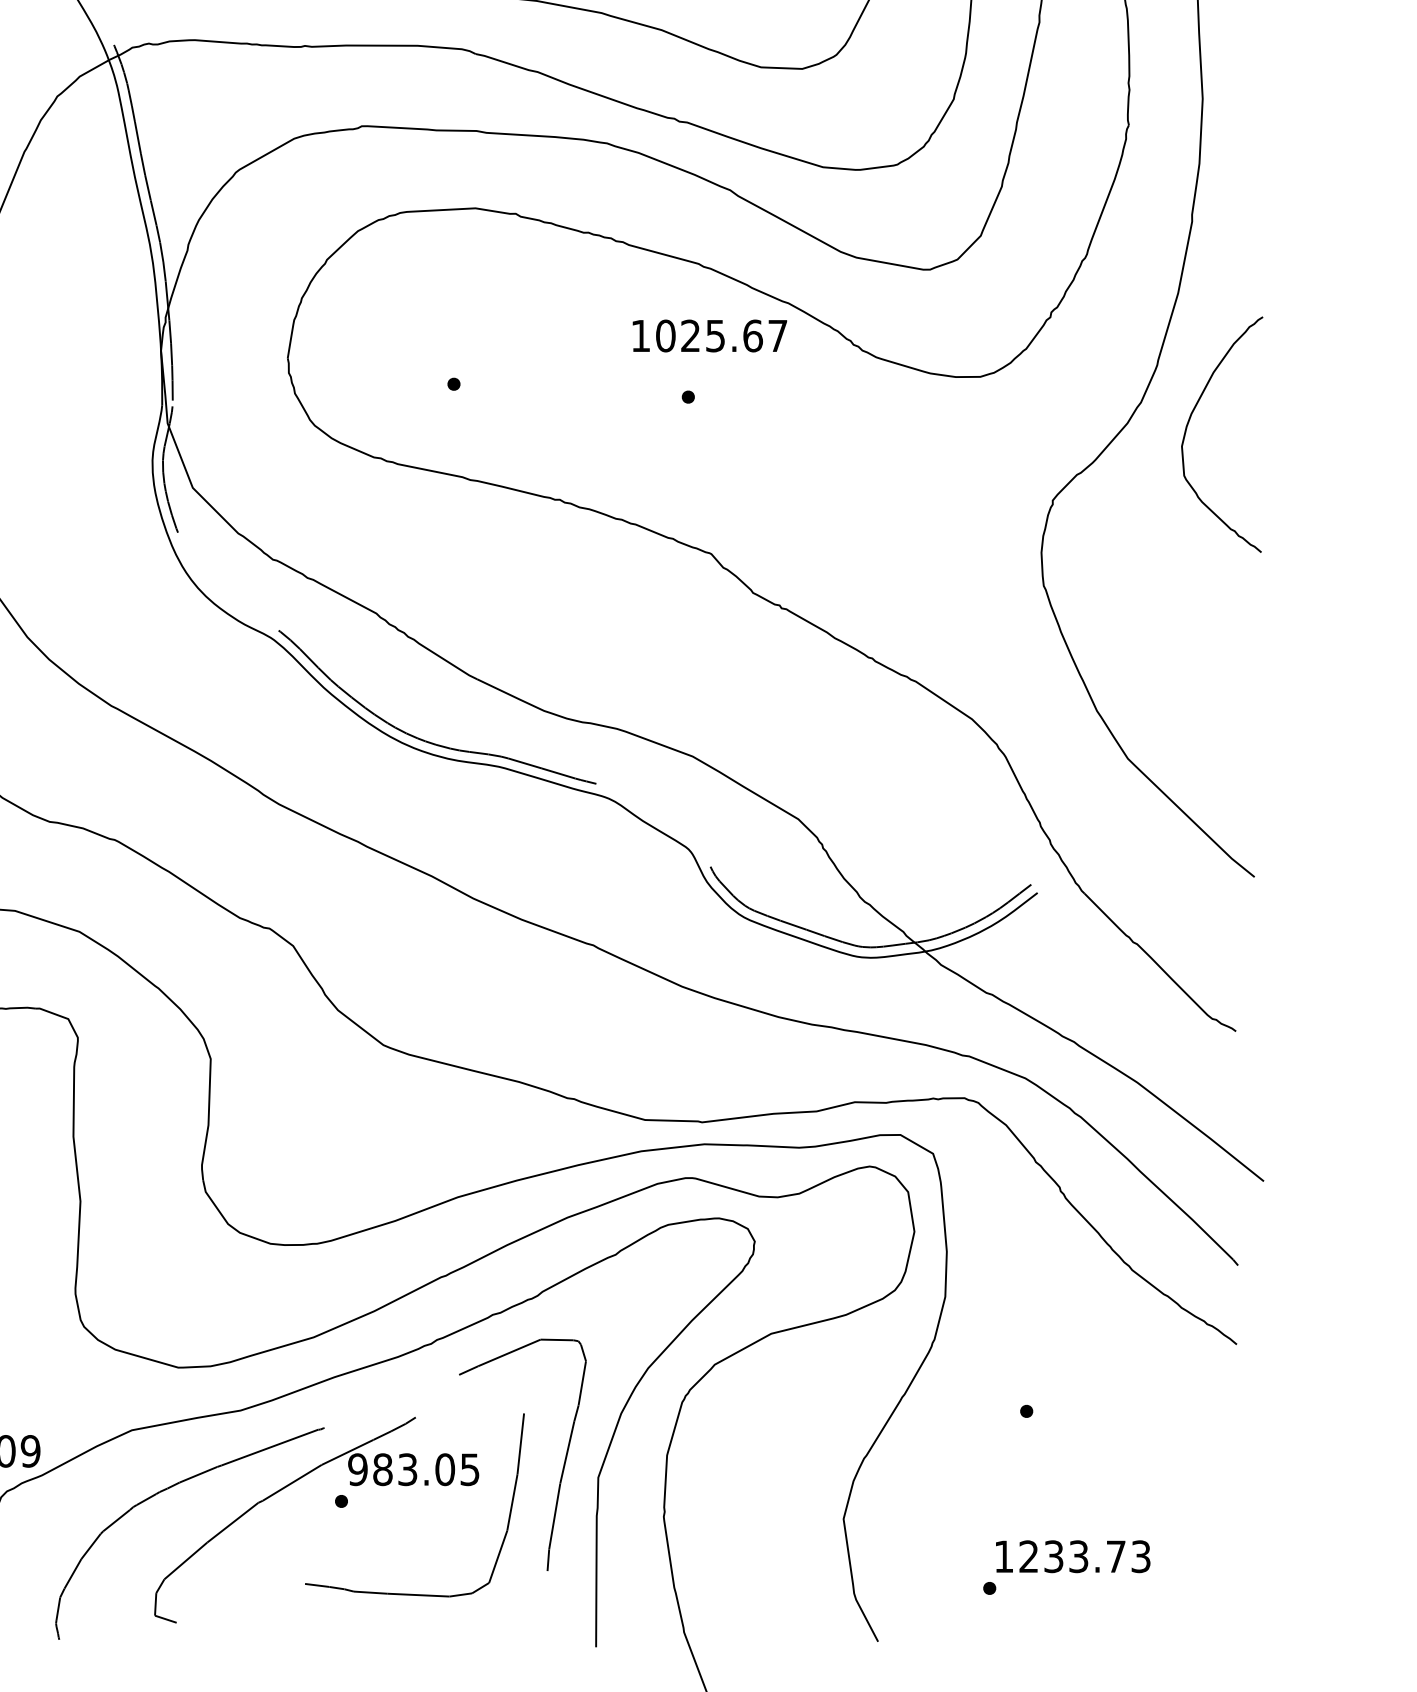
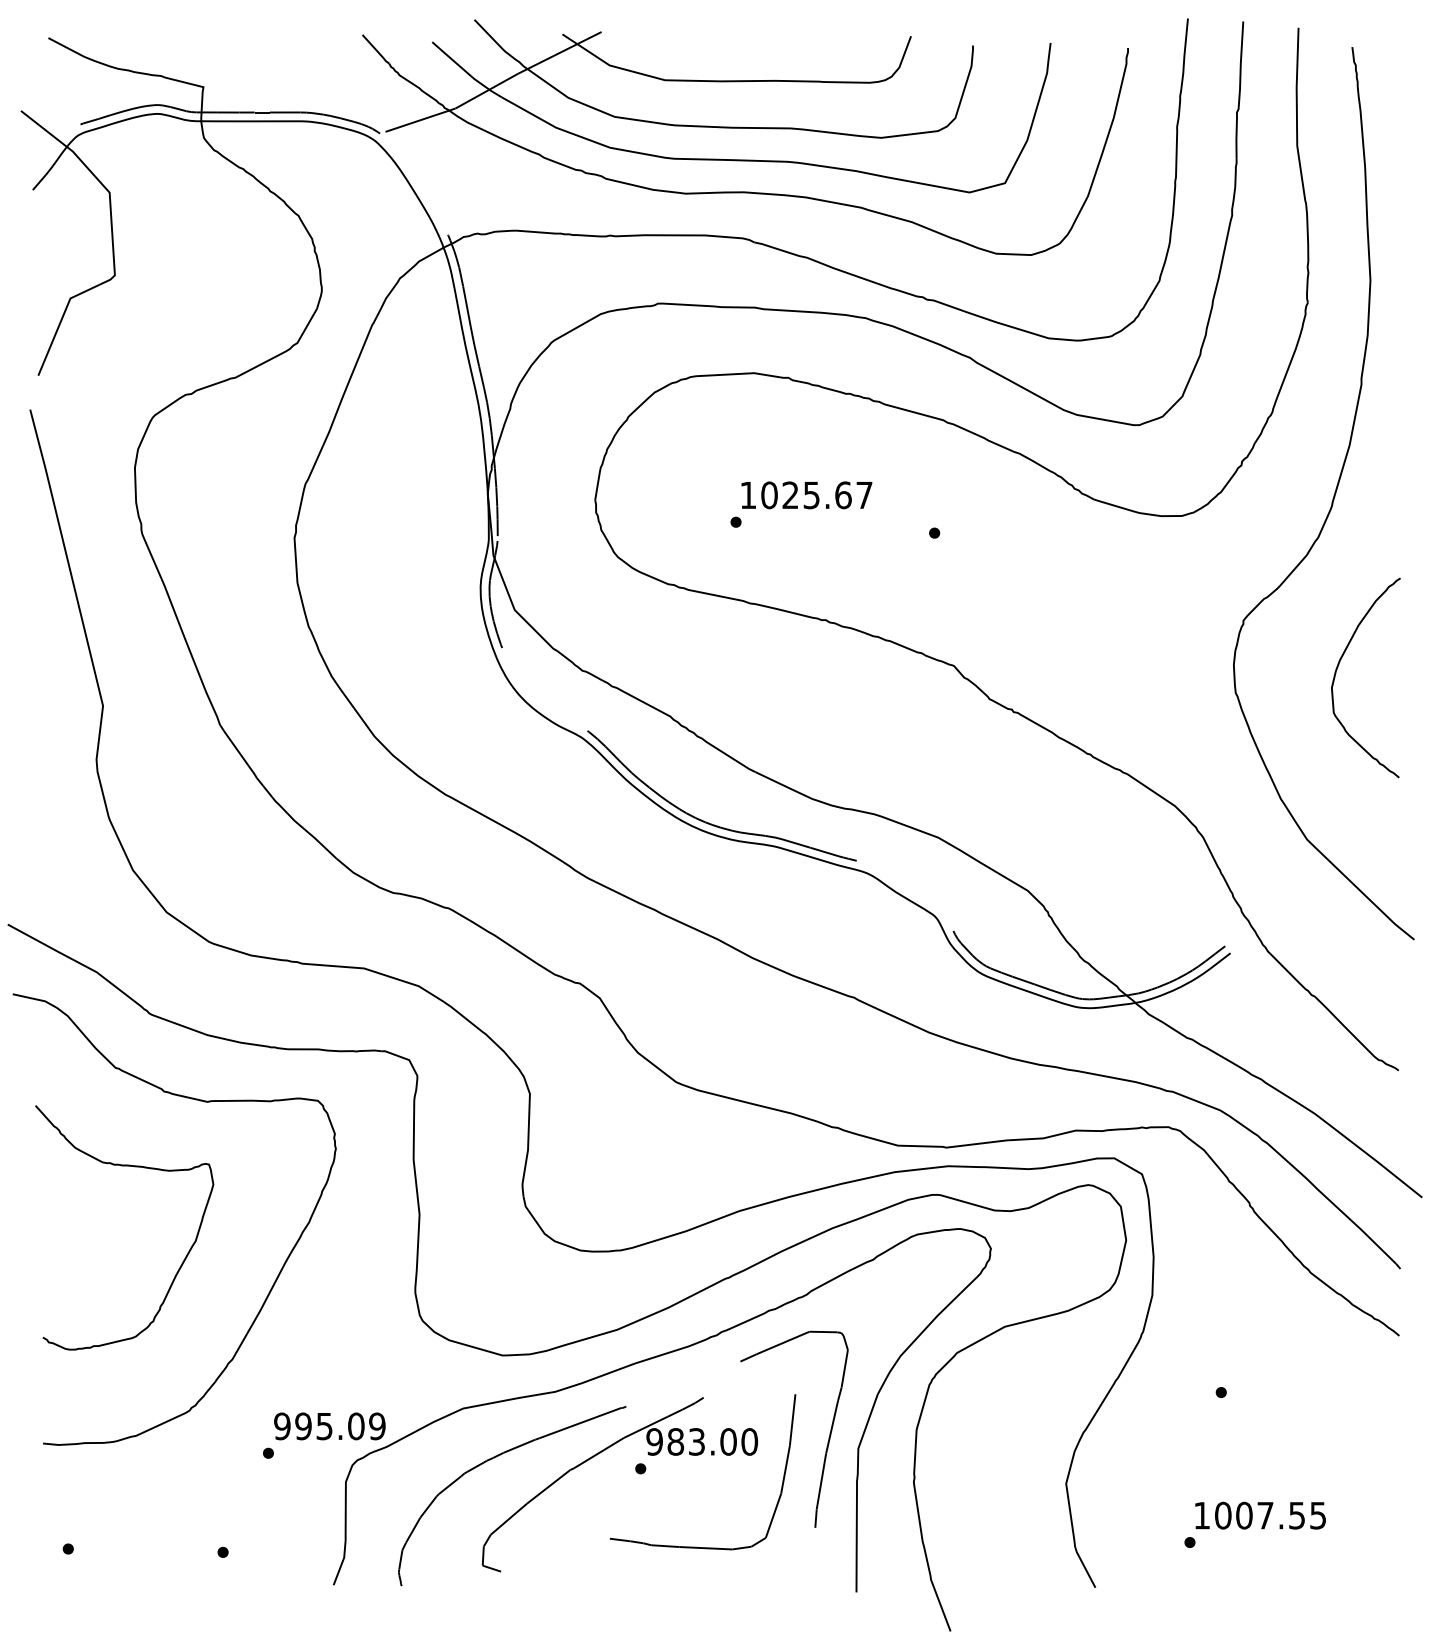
text: (709, 336) -> (806, 495), moved
curve: (1189, 422) -> (1338, 667), moved
text: (469, 1469) -> (749, 1441), 983.05 -> 983.00
text: (1084, 1556) -> (1270, 1515), 1233.73 -> 1007.55

